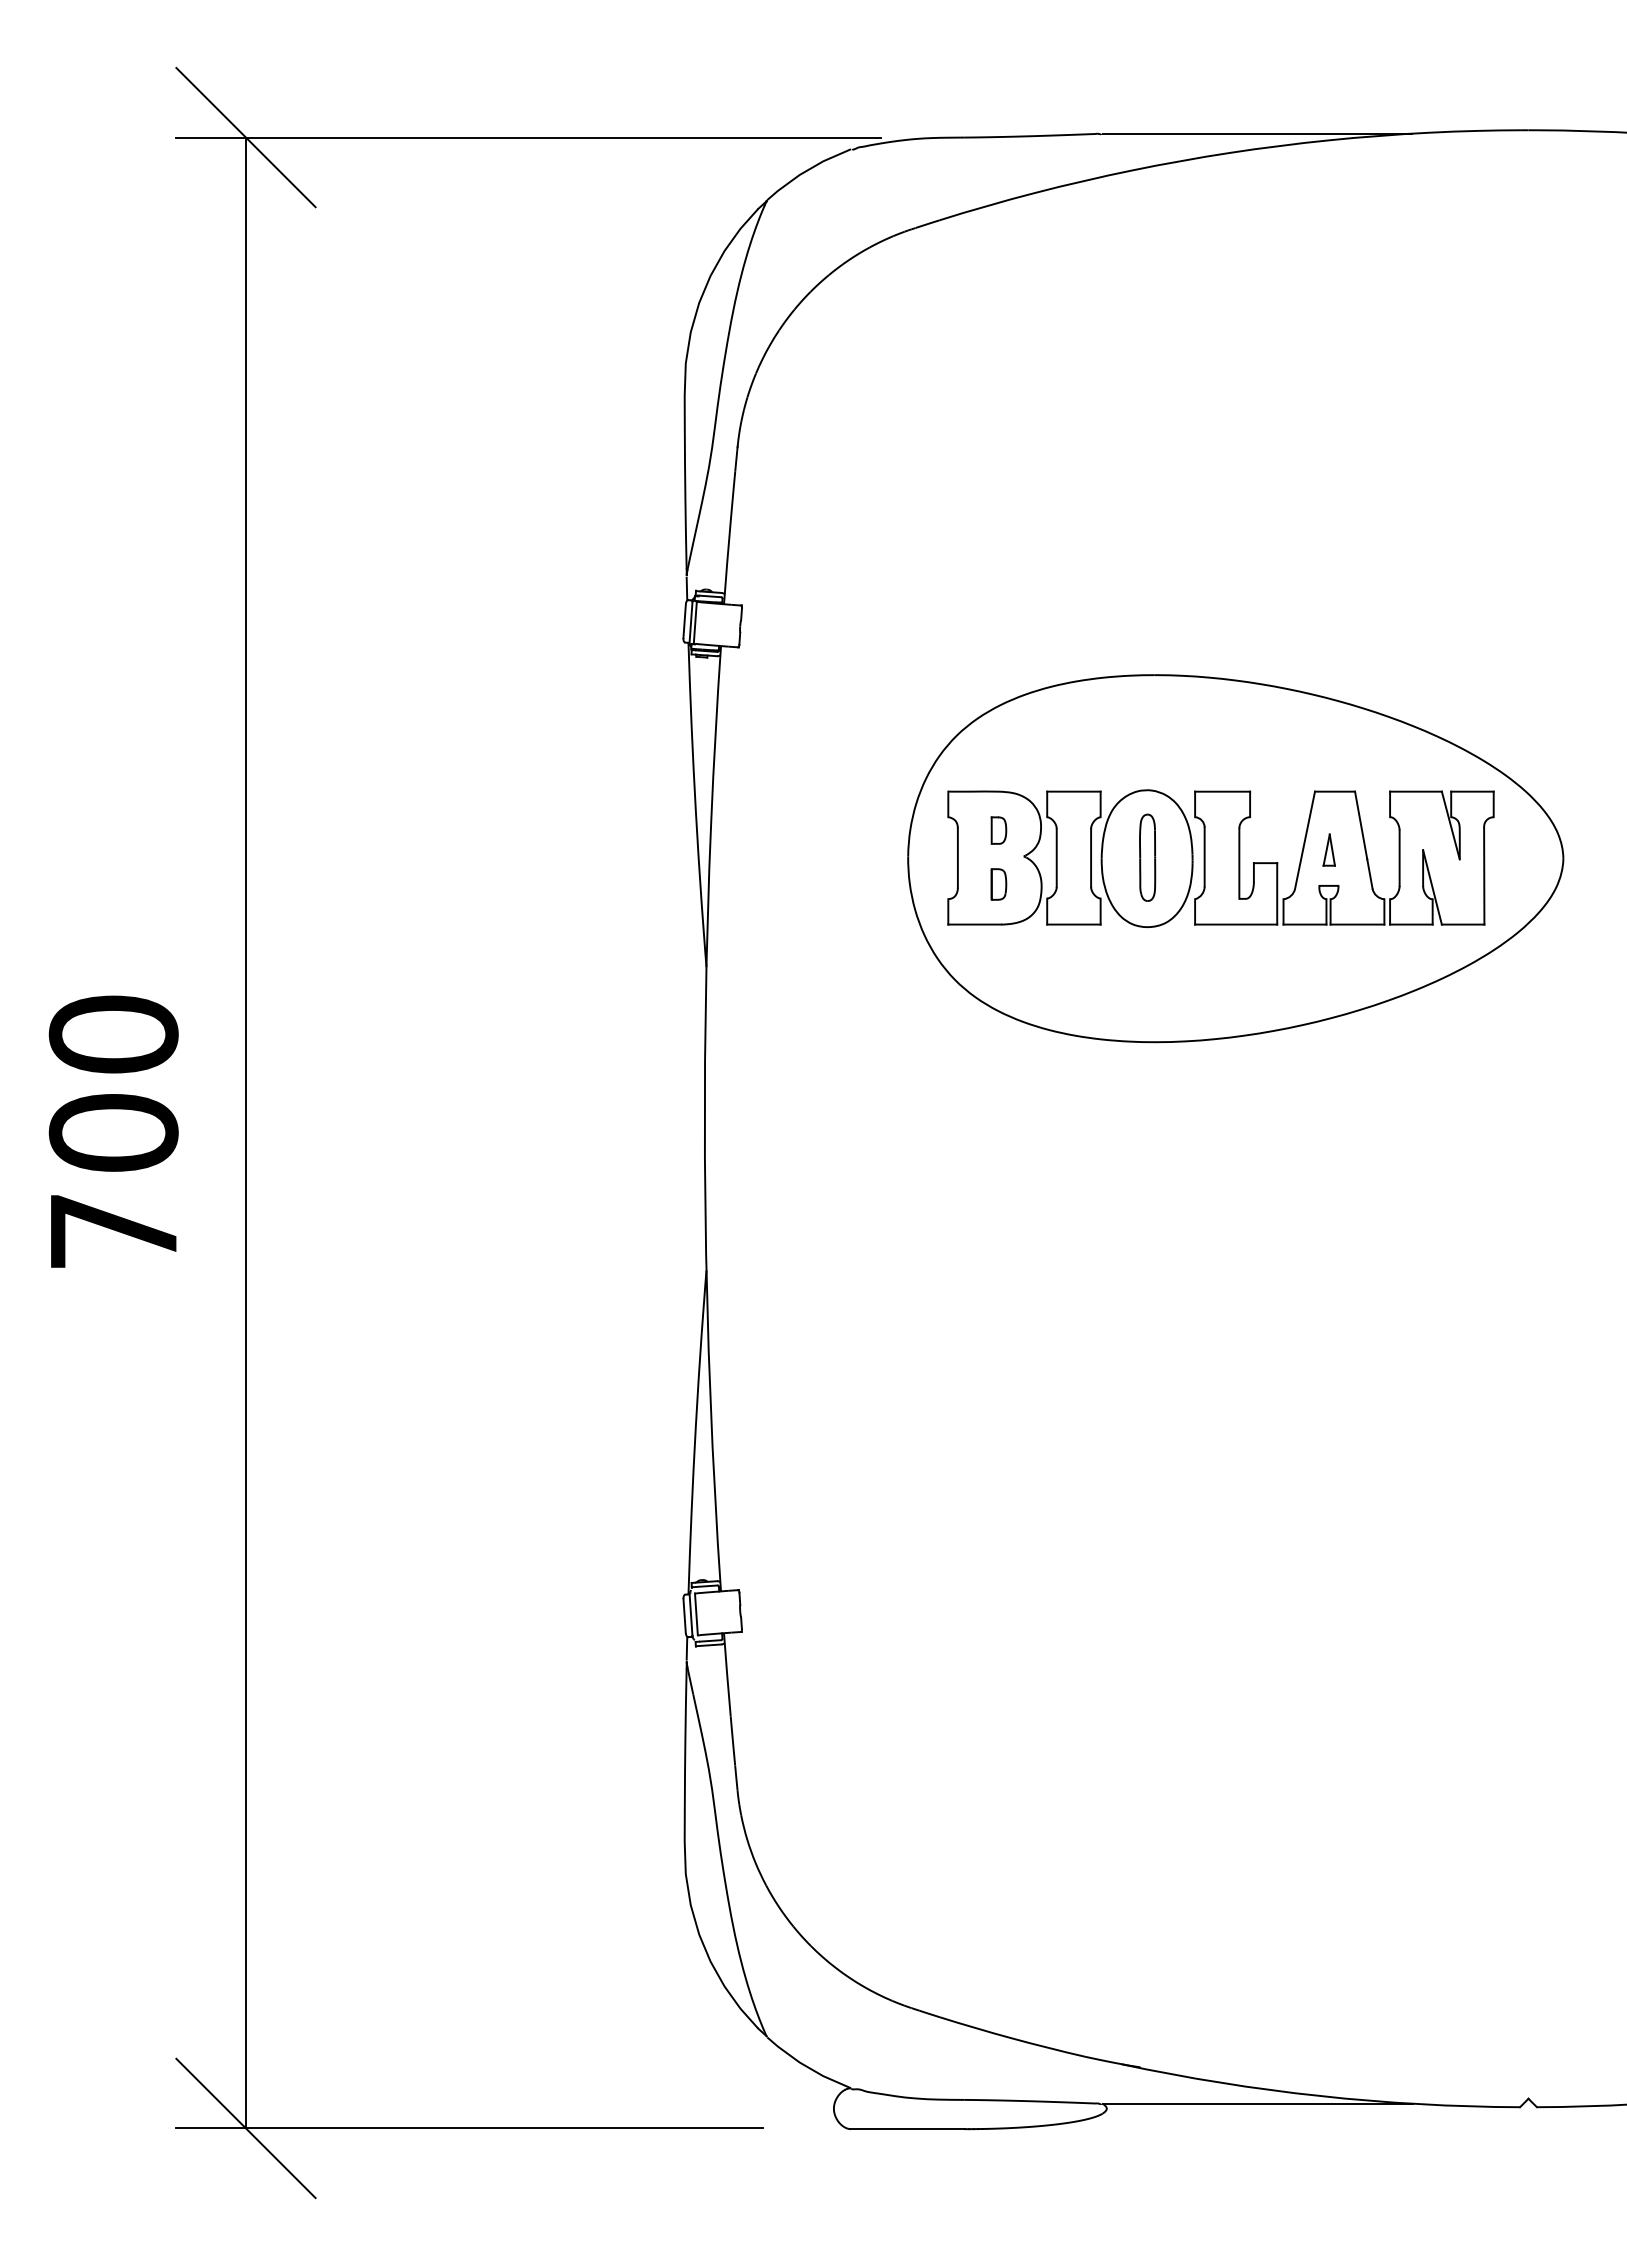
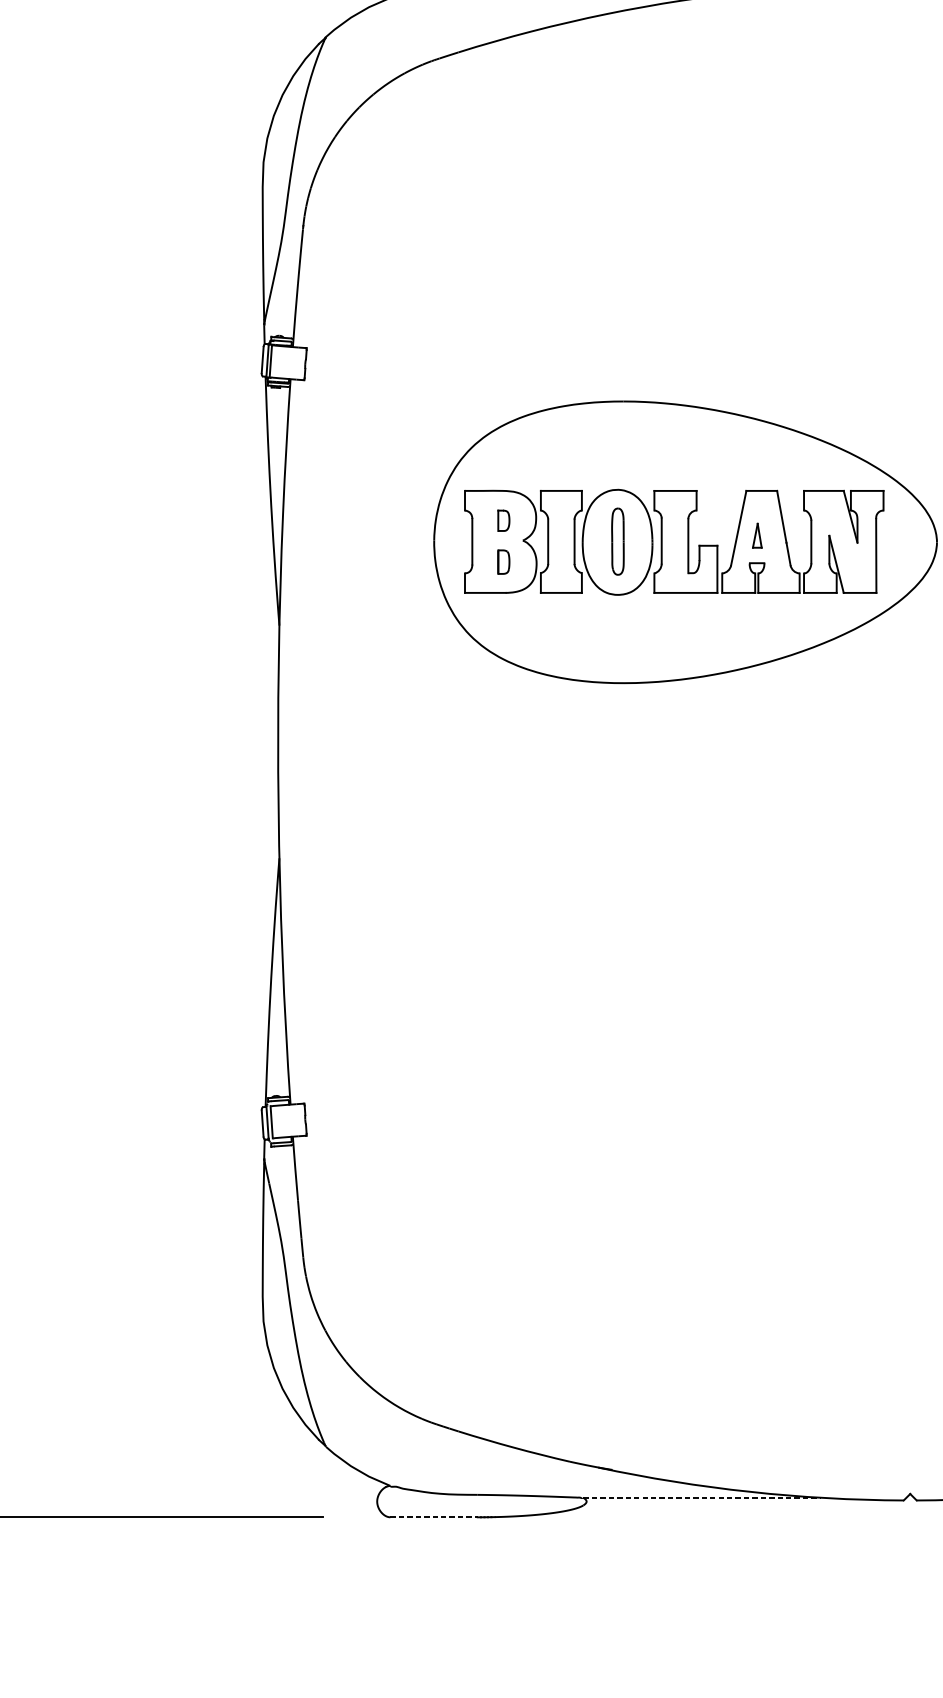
line: (1257, 2103) -> (702, 1497), solid -> dashed
line: (907, 2129) -> (433, 1517), solid -> dashed

